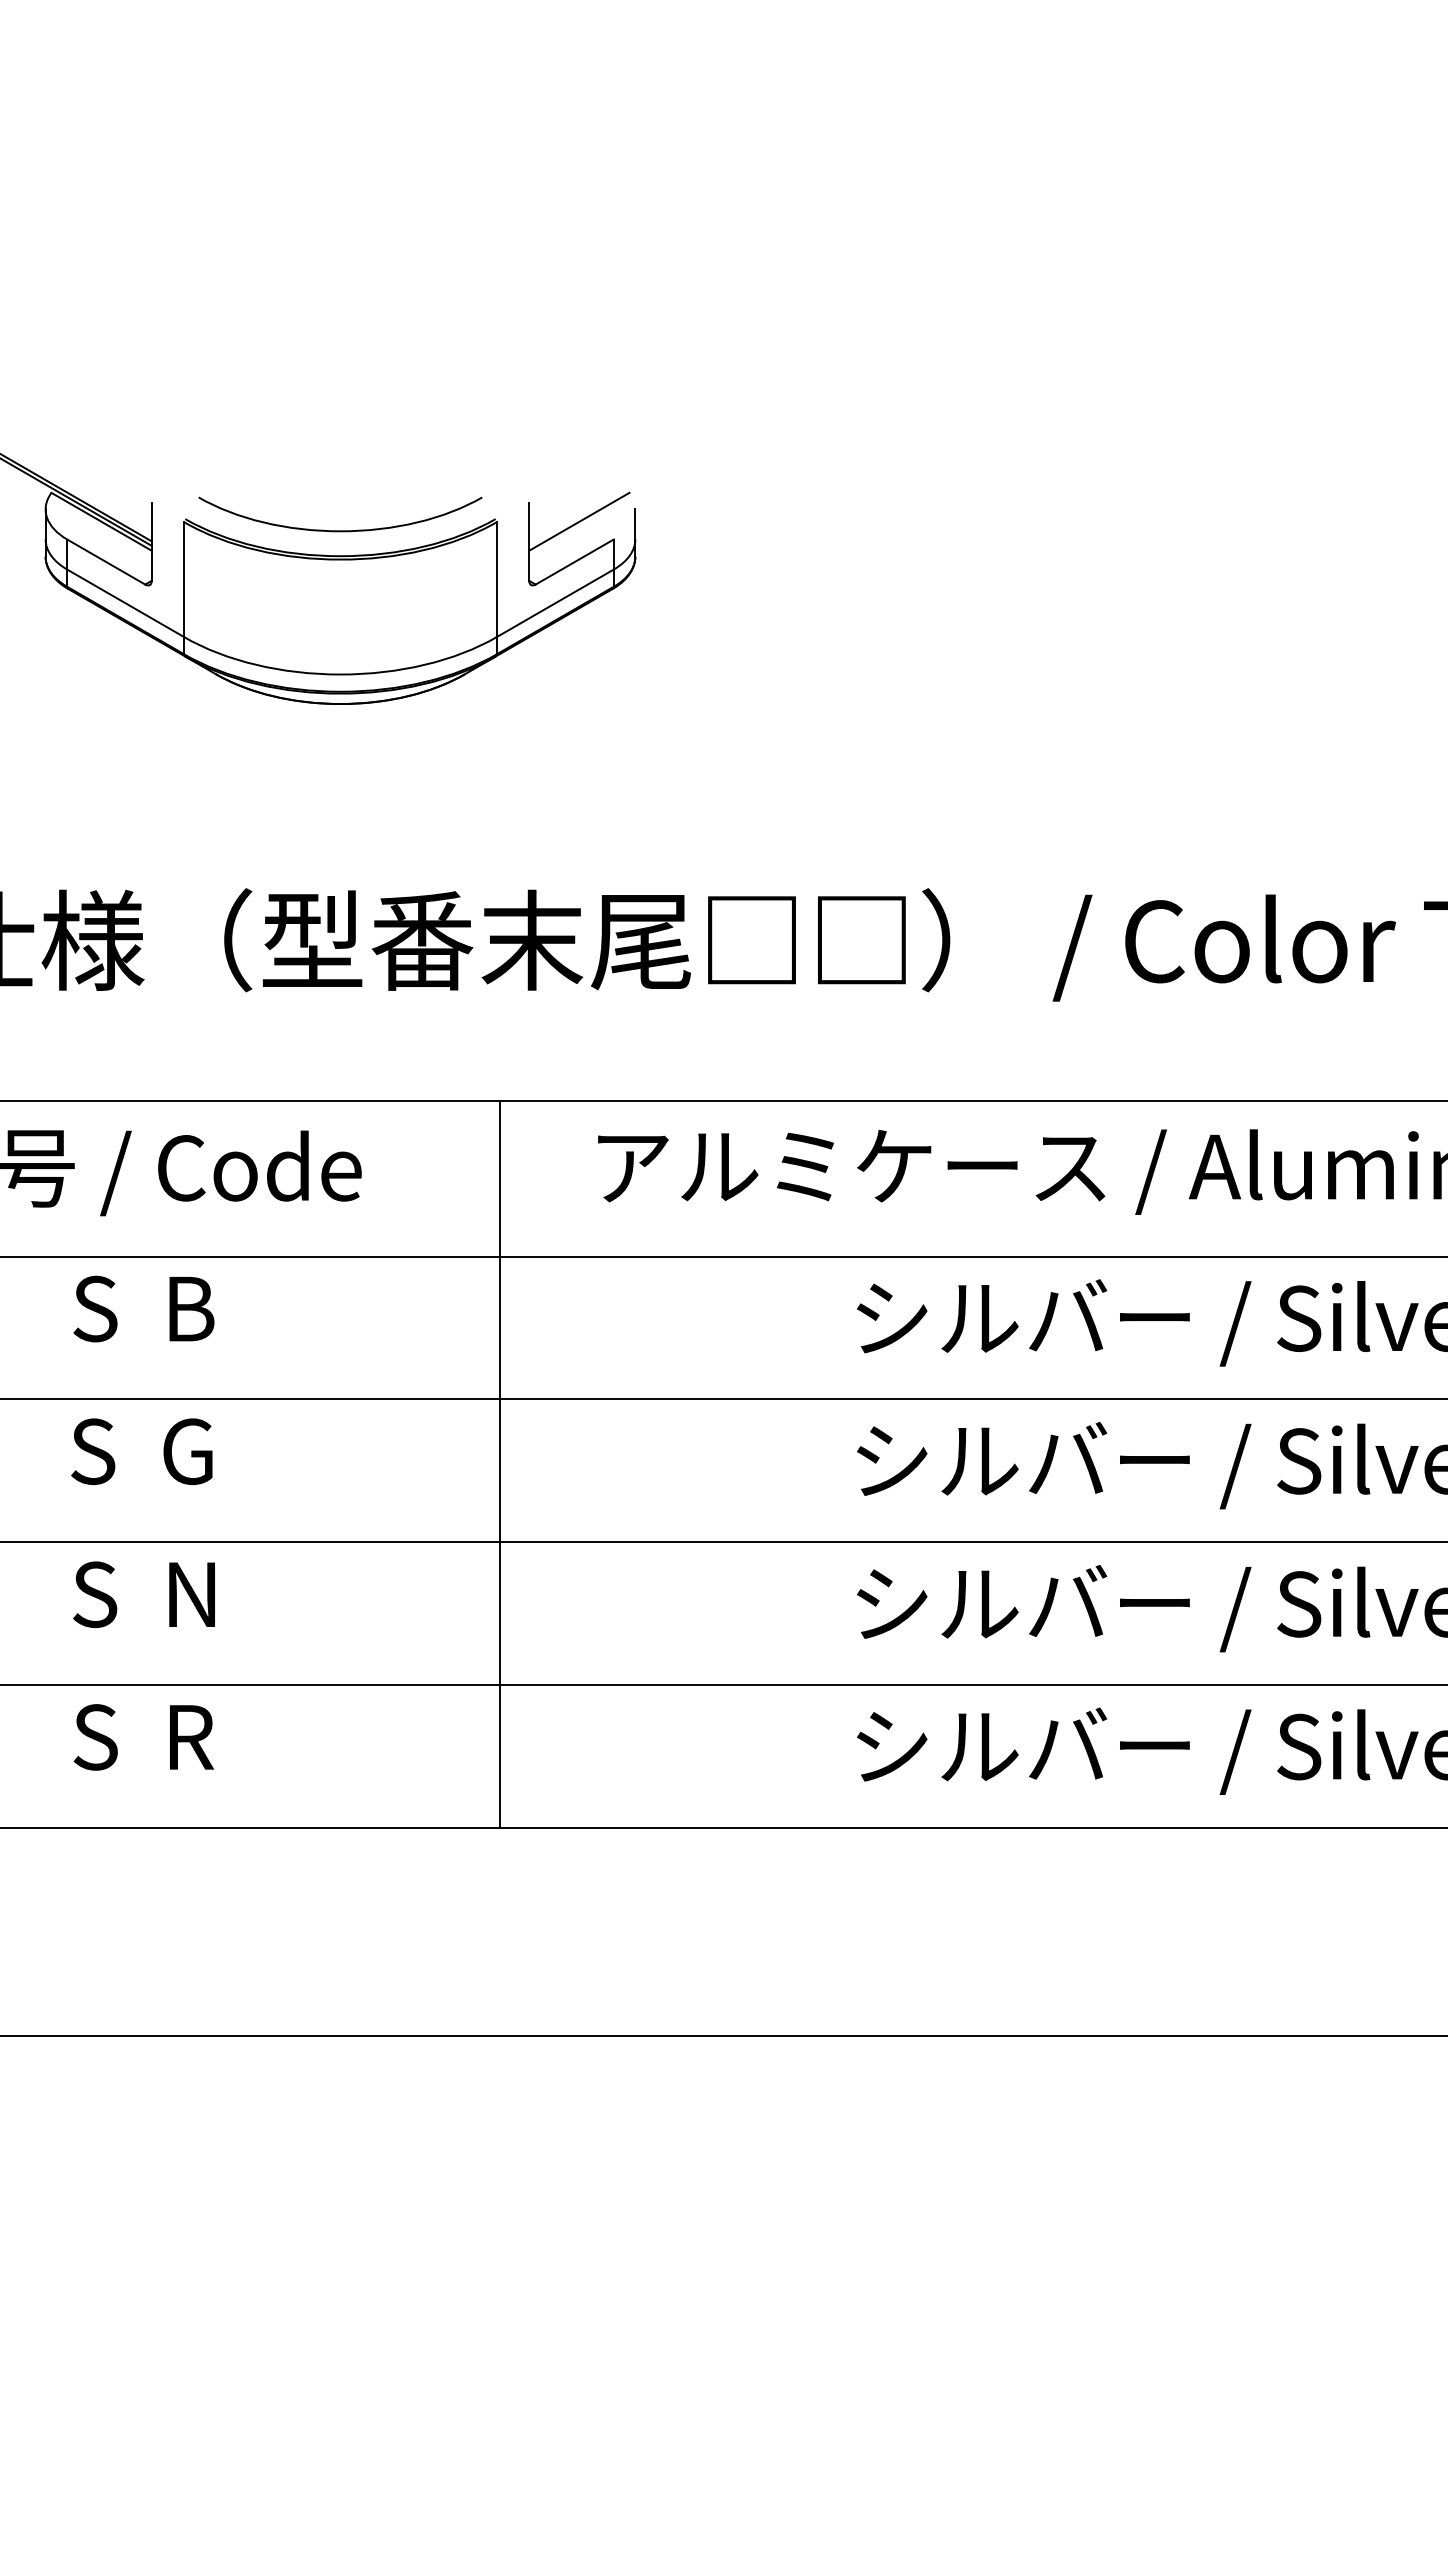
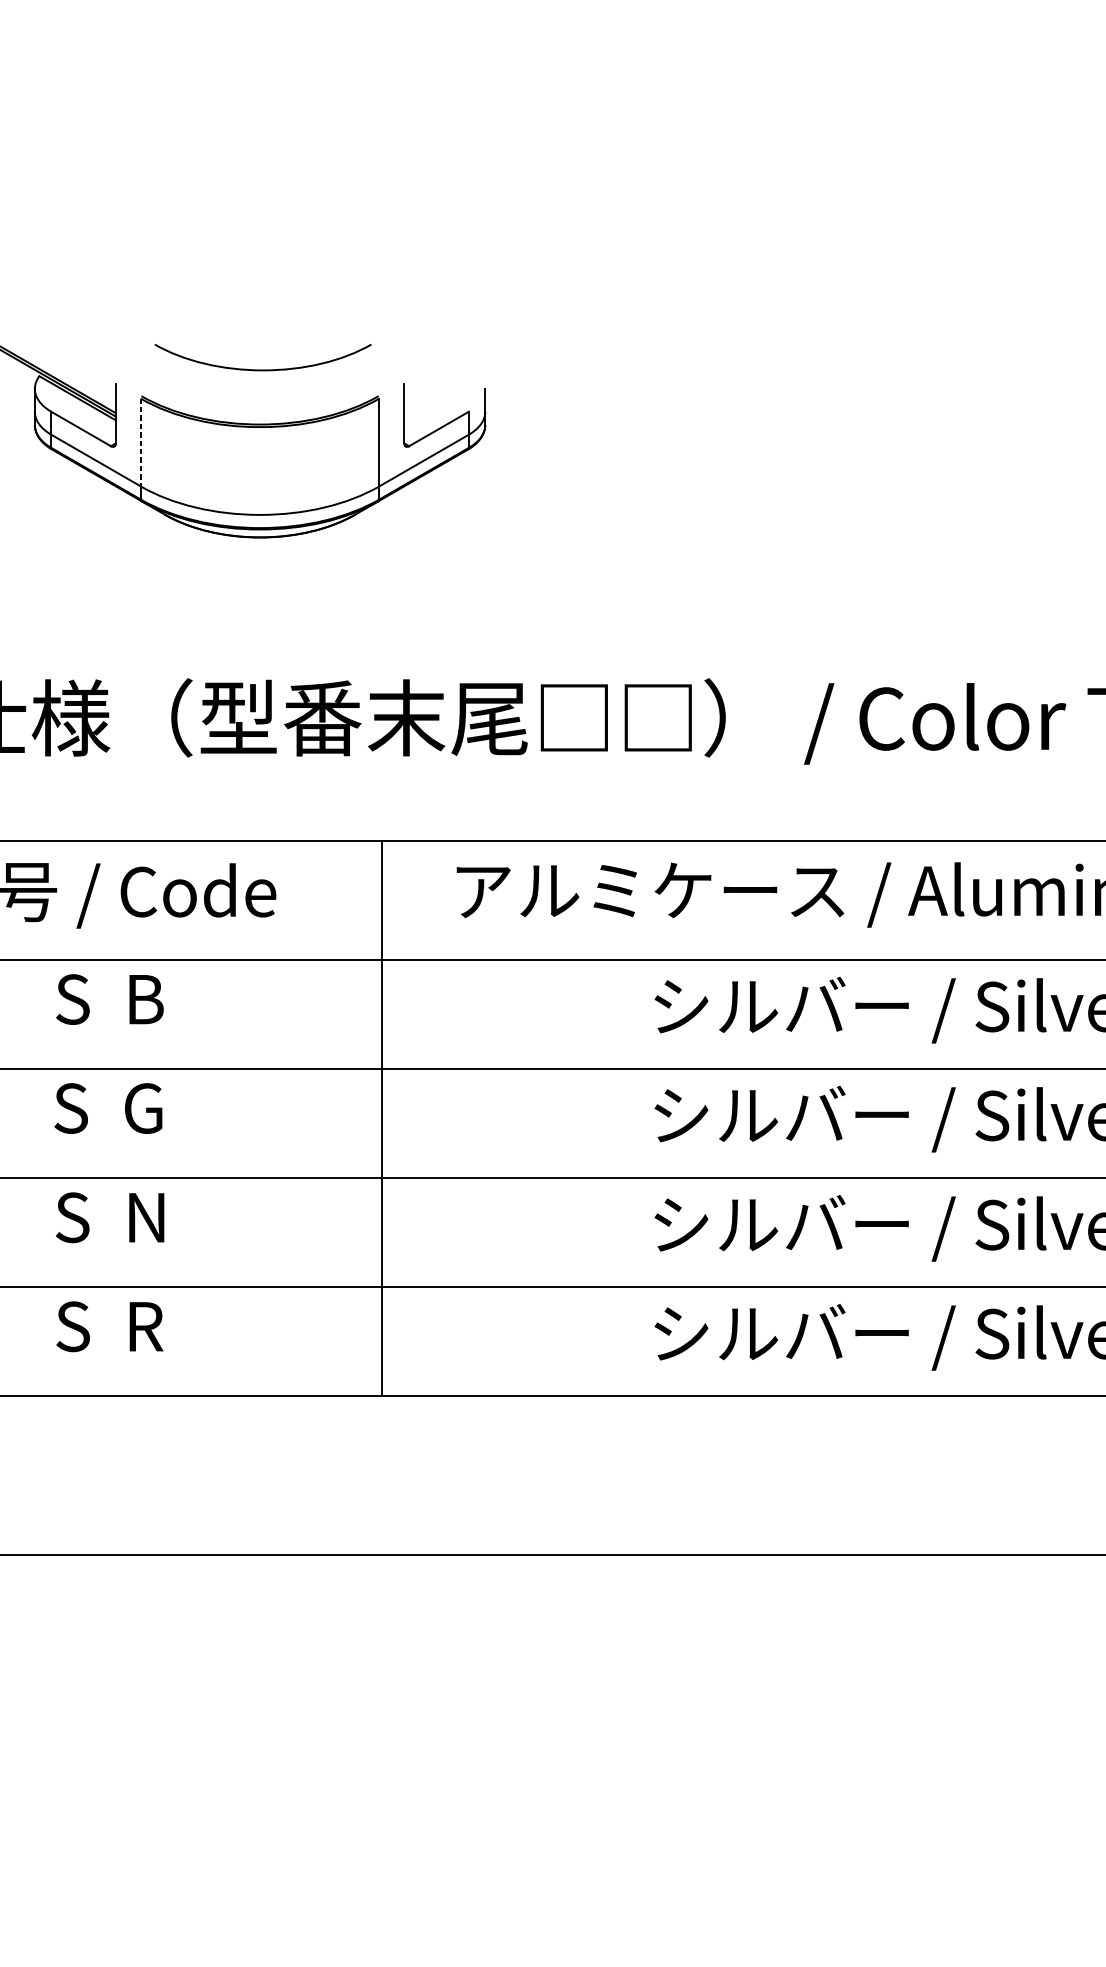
line: (579, 521) -> (442, 398), removed
curve: (340, 530) -> (263, 369), moved
line: (184, 580) -> (140, 443), solid -> dashed

